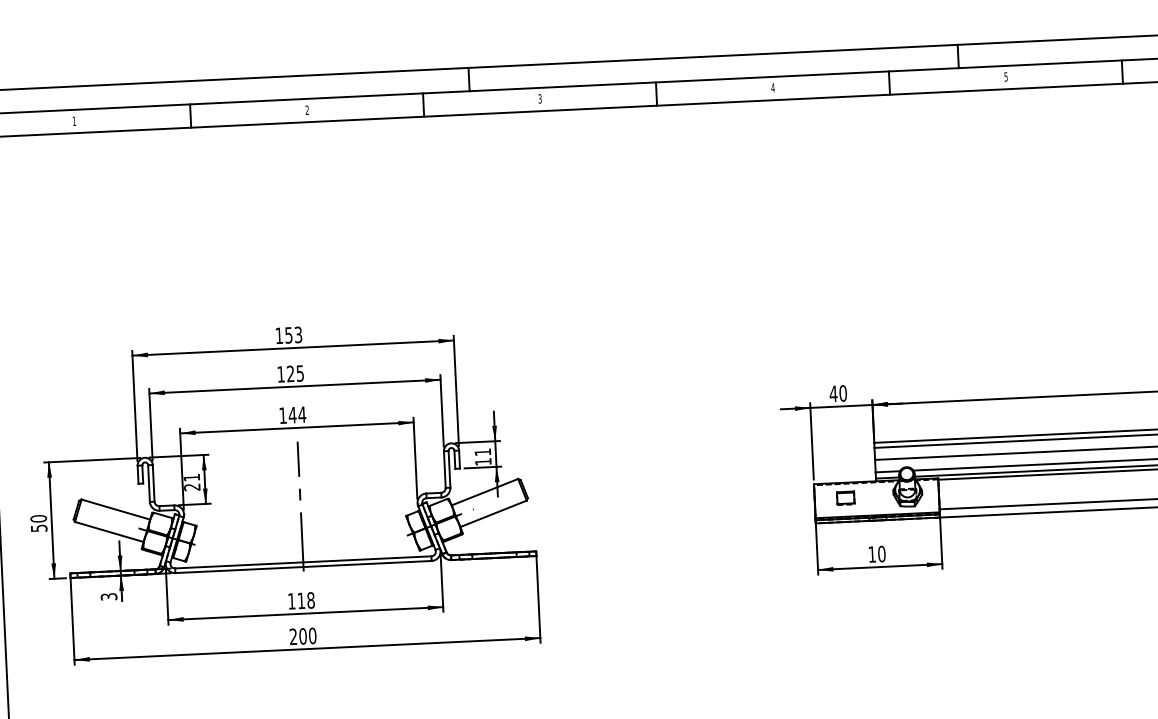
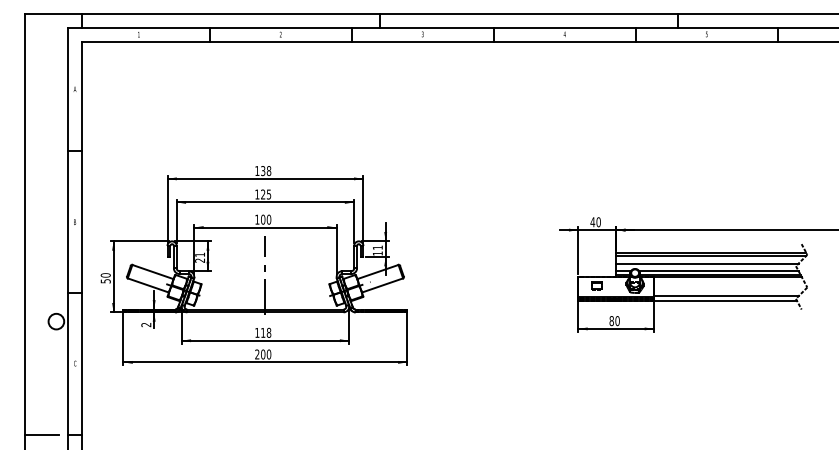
text: (294, 334) -> (266, 170), 153 -> 138
text: (296, 414) -> (265, 219), 144 -> 100
text: (871, 555) -> (611, 321), 10 -> 80
text: (109, 596) -> (146, 324), 3 -> 2

